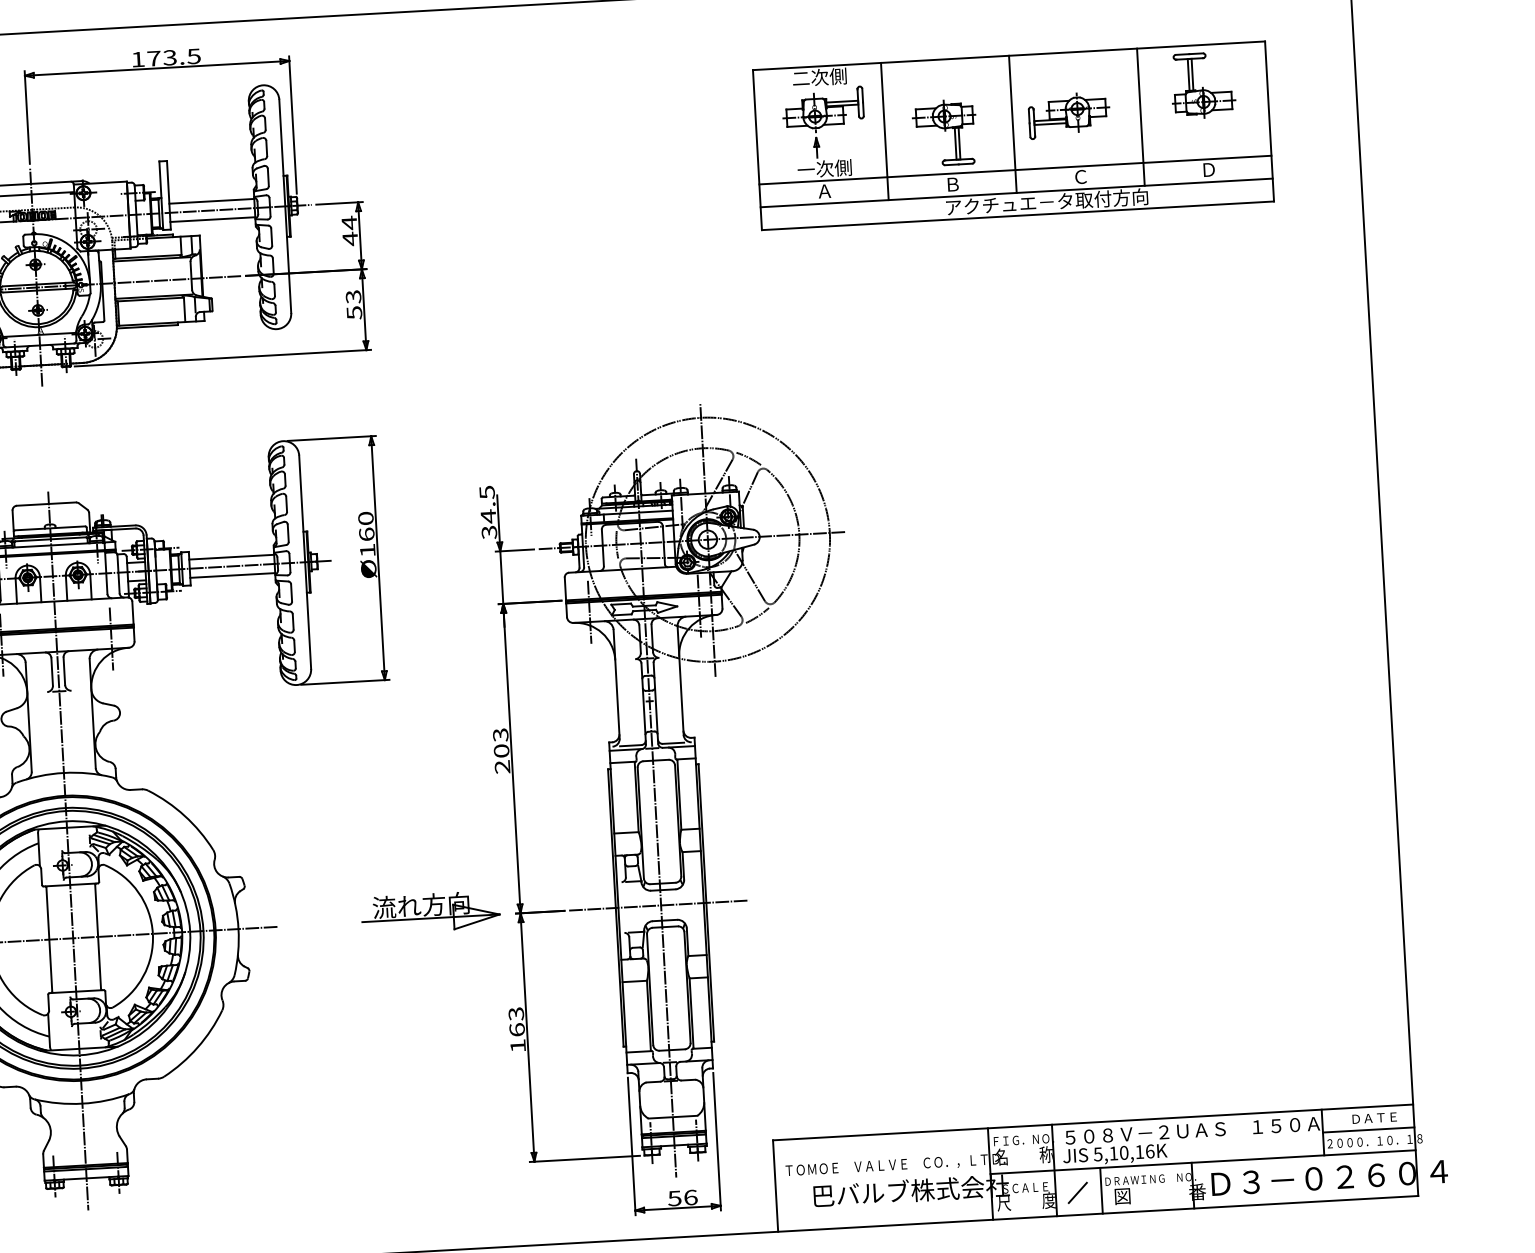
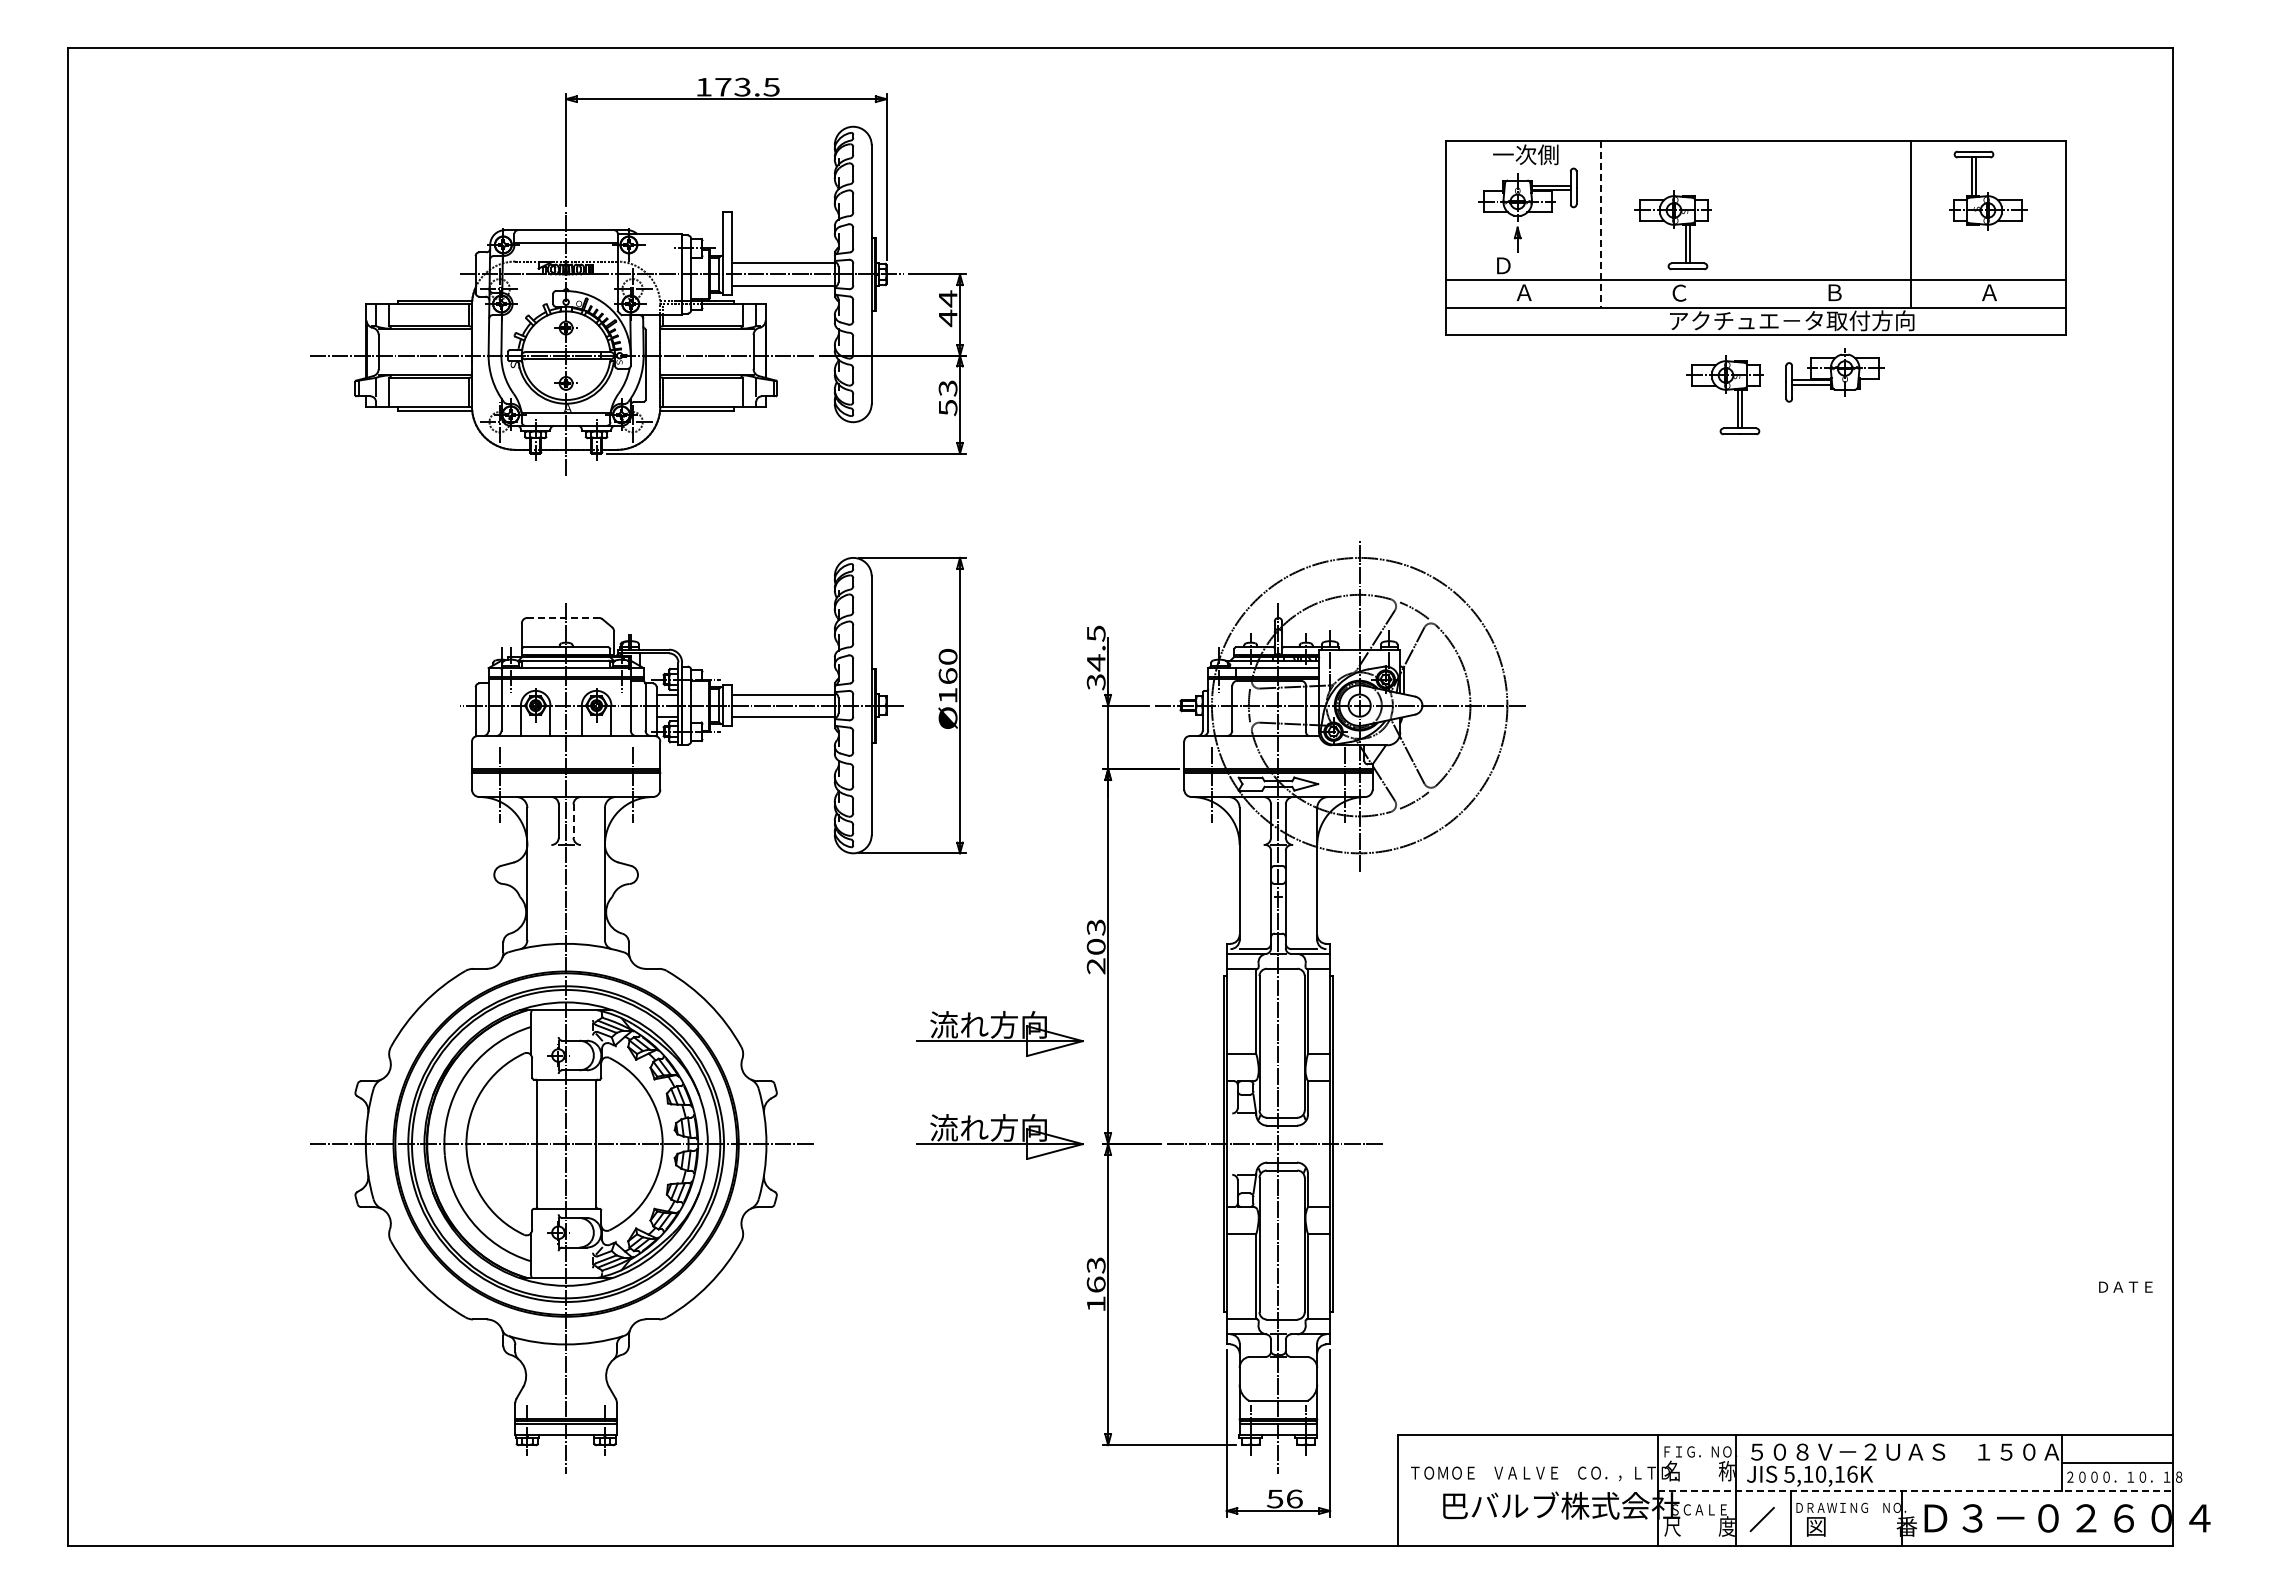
text: (801, 78) -> (1503, 154), 二次側 -> 一次側
part: (1069, 115) -> (1834, 375), moved
line: (1013, 124) -> (1756, 224), removed
line: (884, 132) -> (1600, 225), solid -> dashed
text: (824, 168) -> (1525, 265), 一次側 -> Ｄ
text: (1208, 169) -> (1989, 292), Ｄ -> Ａ
text: (1080, 176) -> (1834, 292), Ｃ -> Ｂ
text: (952, 183) -> (1679, 292), Ｂ -> Ｃ
part: (994, 266) -> (1724, 395), added
line: (46, 503) -> (563, 617), solid -> dashed
line: (64, 671) -> (573, 821), solid -> dashed
part: (425, 826) -> (999, 1033), added
text: (1374, 1117) -> (2125, 1286), moved
line: (1202, 1161) -> (1915, 1490), solid -> dashed

